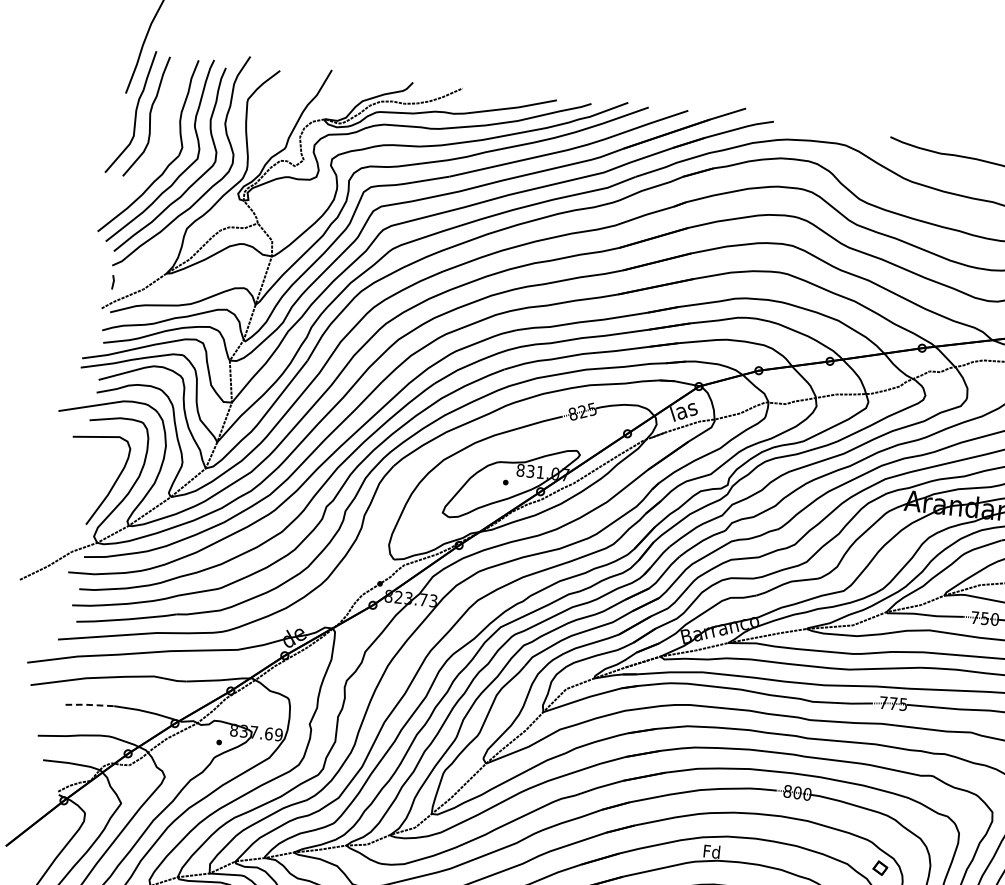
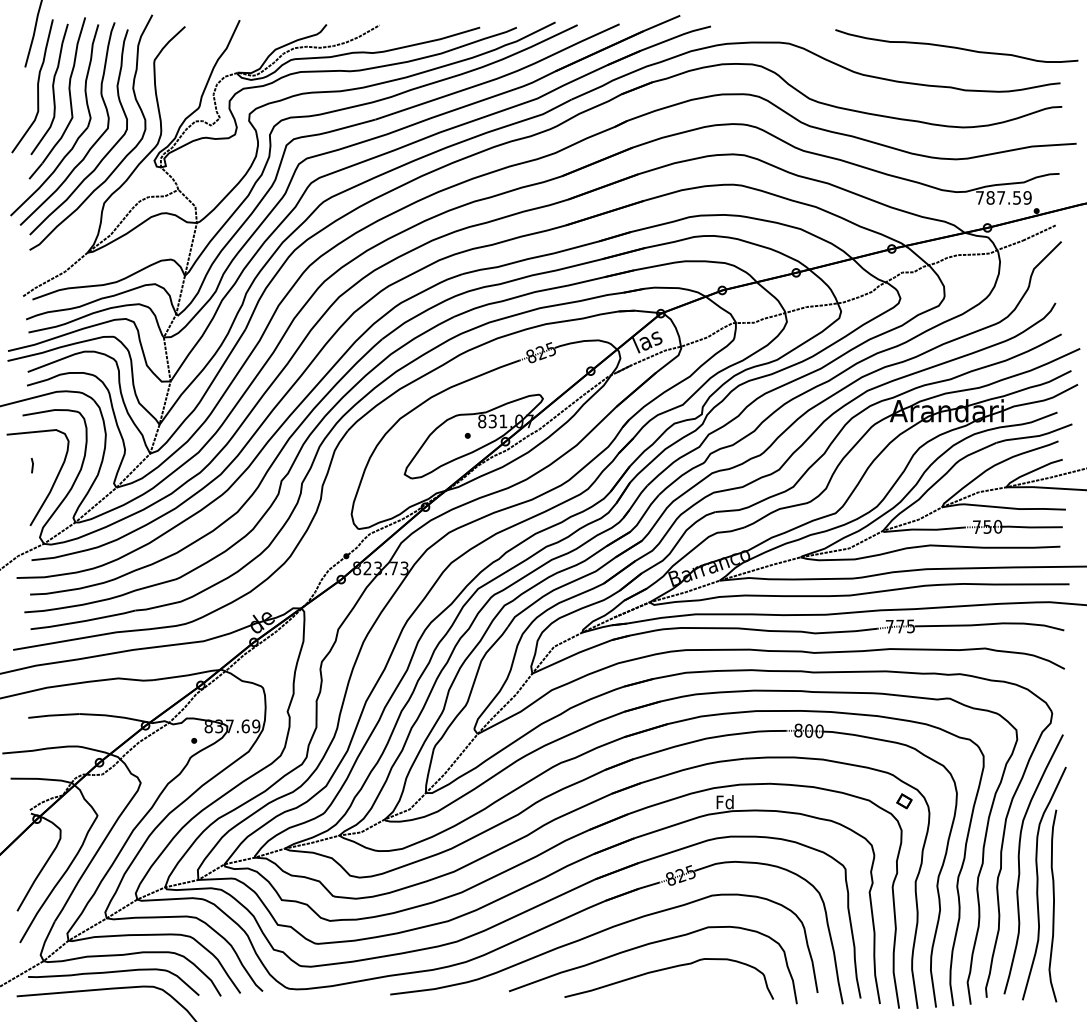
part: (164, 127) -> (69, 98), added
line: (113, 282) -> (32, 465), moved
line: (90, 705) -> (54, 715), dashed -> solid

